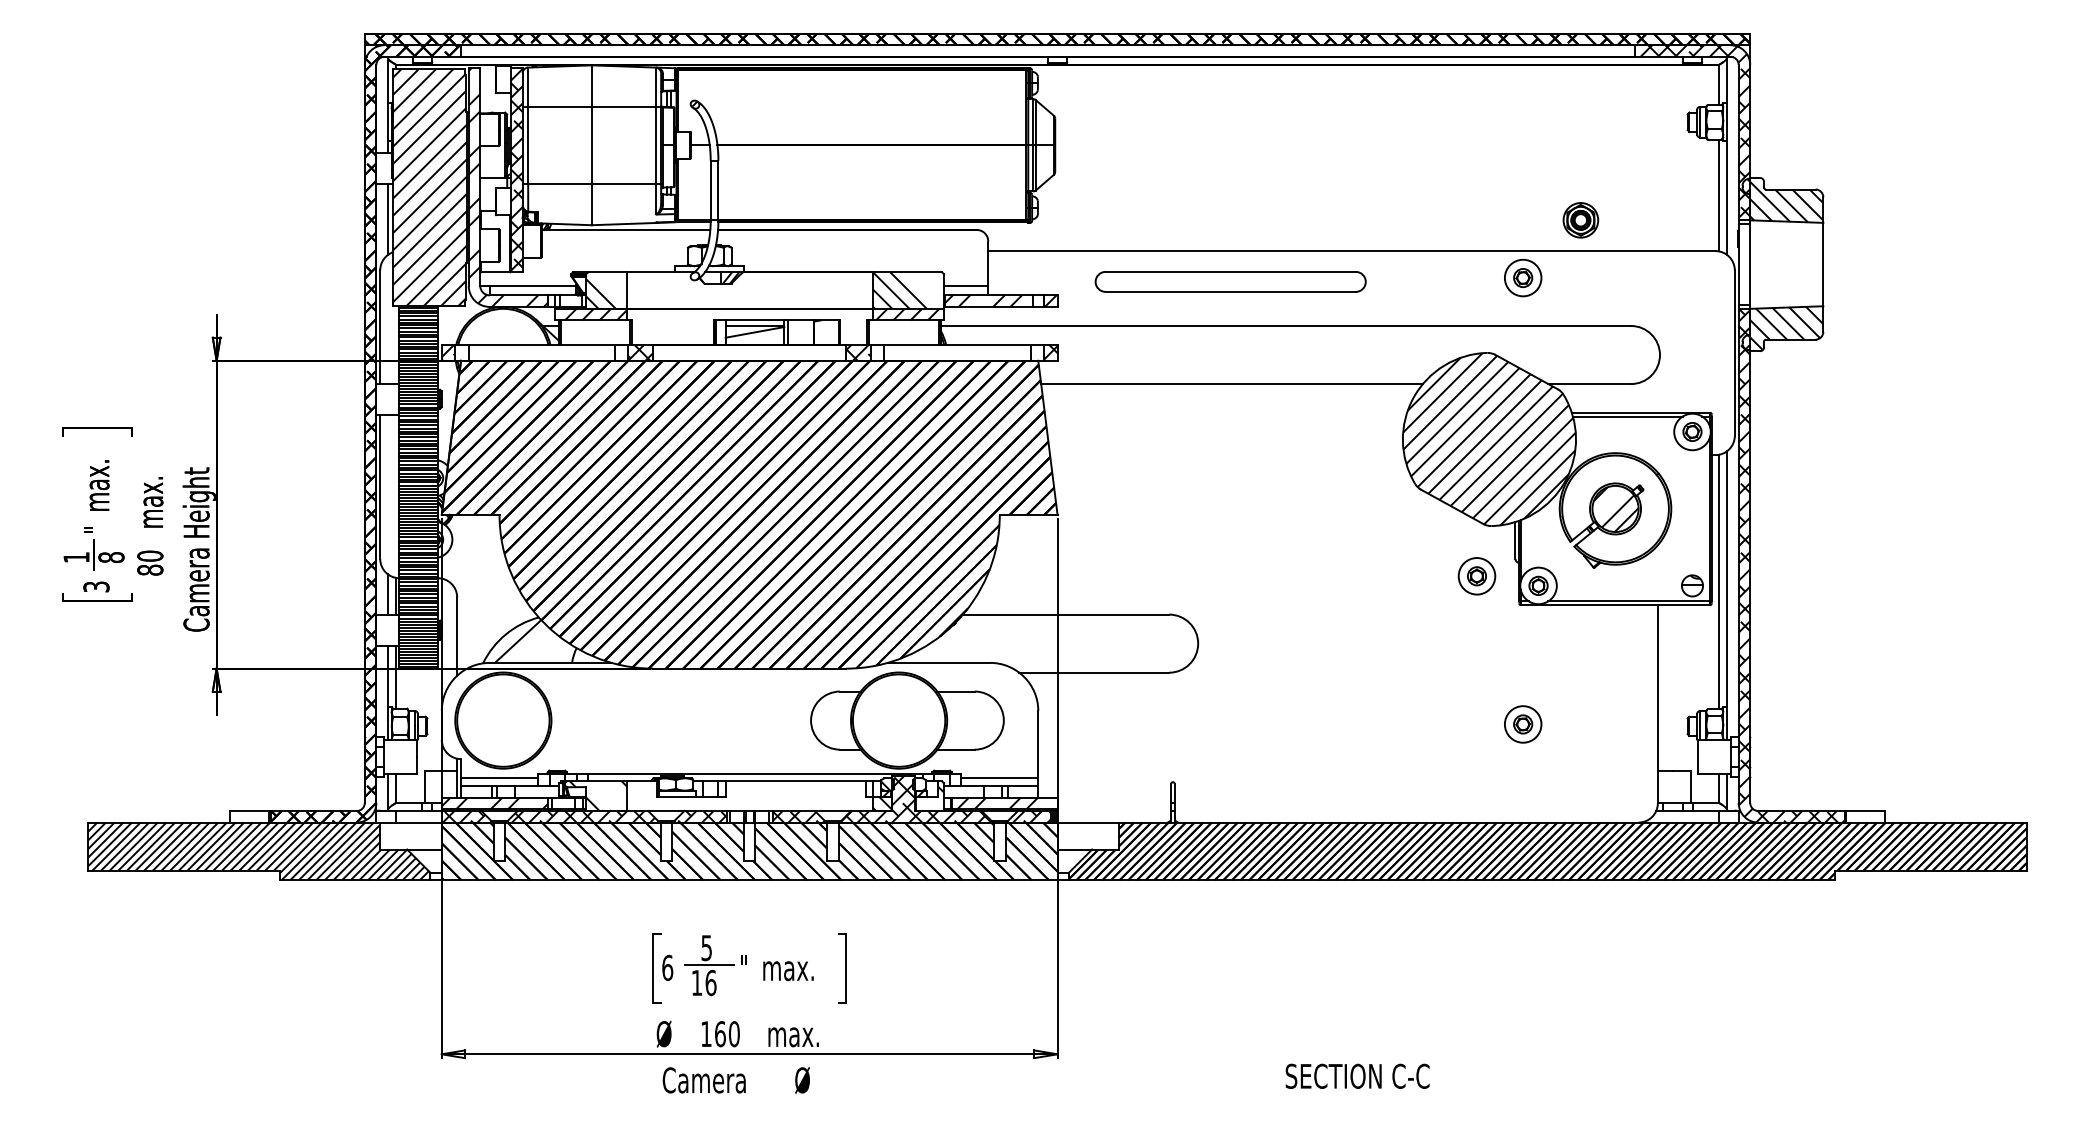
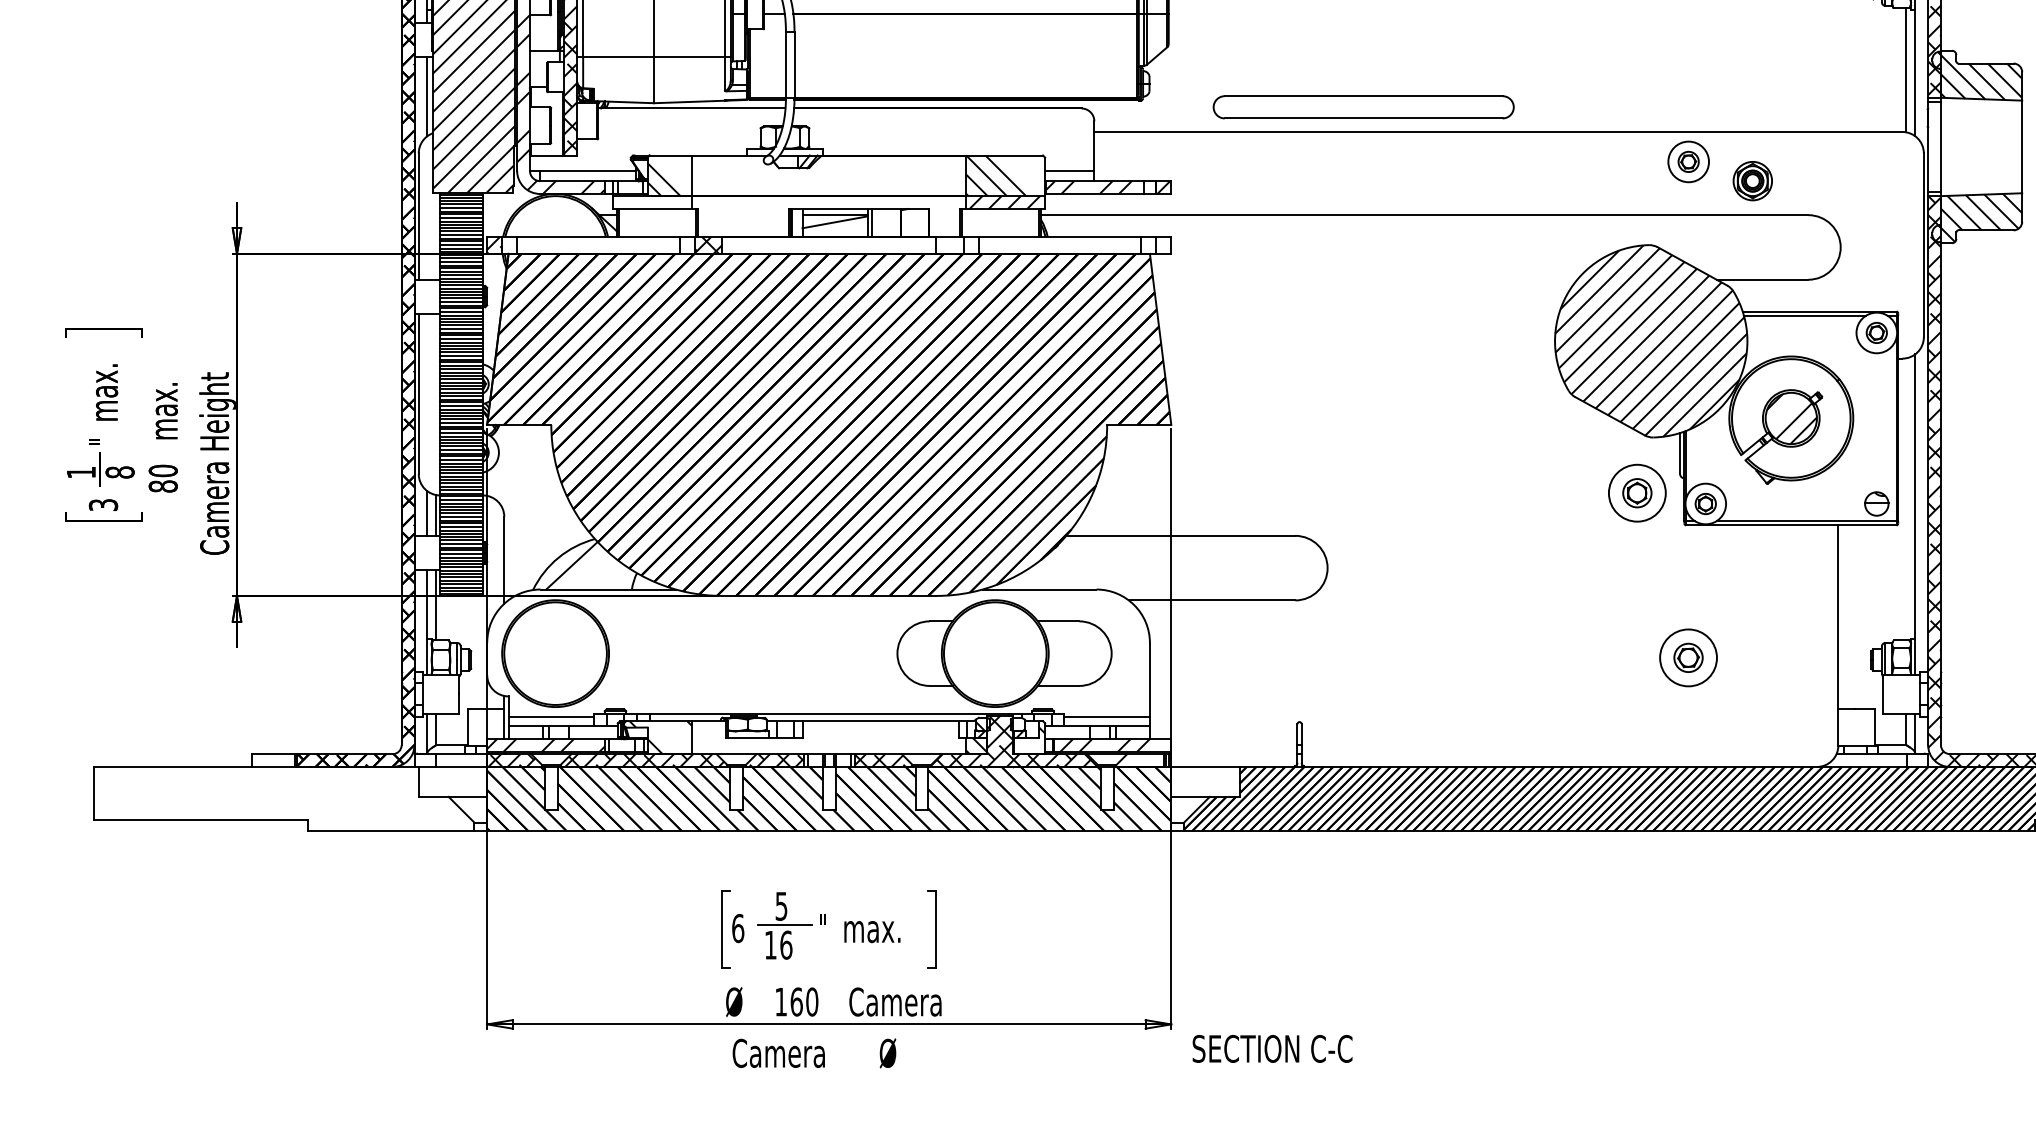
part: (1580, 220) -> (1752, 181), moved
part: (1230, 281) -> (1363, 106), moved
hatch: (595, 314) -> (657, 202), removed
hatch: (857, 352) -> (949, 244), removed
hatch: (1050, 352) -> (1163, 244), removed
line: (1231, 384) -> (1364, 280), removed
part: (1476, 576) -> (1636, 493), size x1.4
line: (1719, 581) -> (1906, 499), removed
part: (1523, 724) -> (1689, 657), size x1.4
hatch: (1029, 816) -> (1140, 760), removed
hatch: (258, 851) -> (283, 799), removed
text: (808, 1034) -> (894, 1002), max. -> Camera
text: (1357, 1075) -> (1272, 1047), moved

